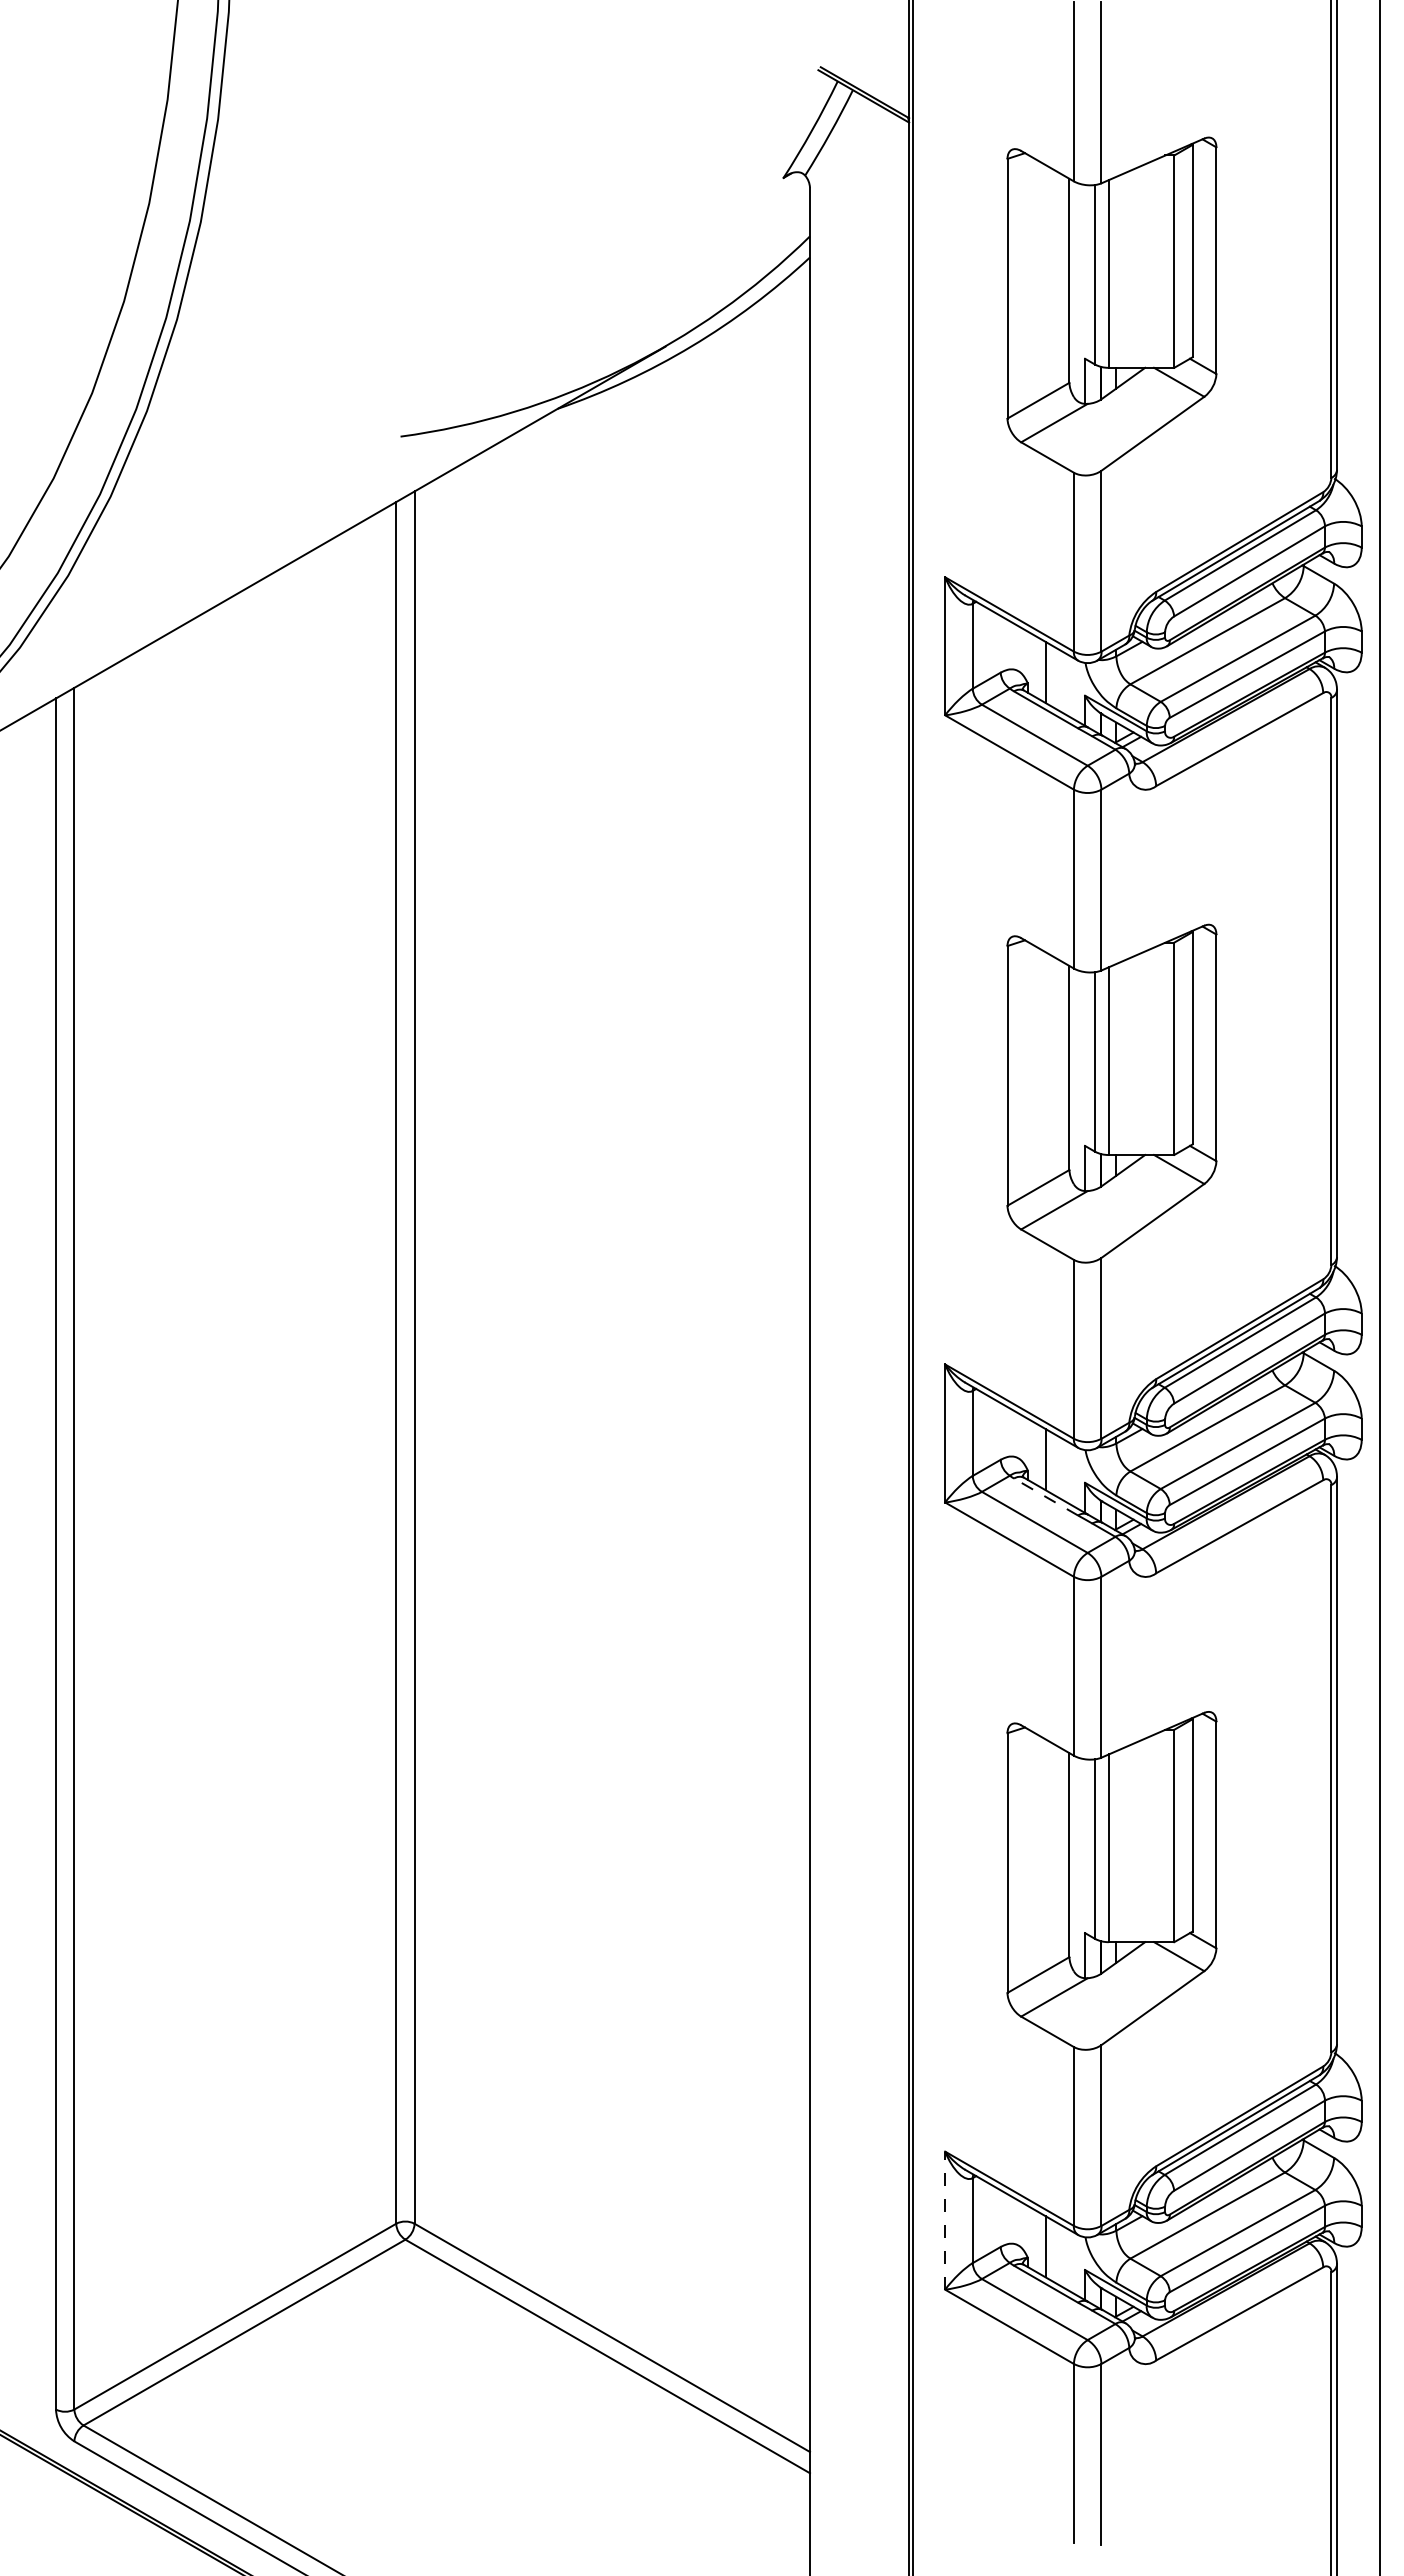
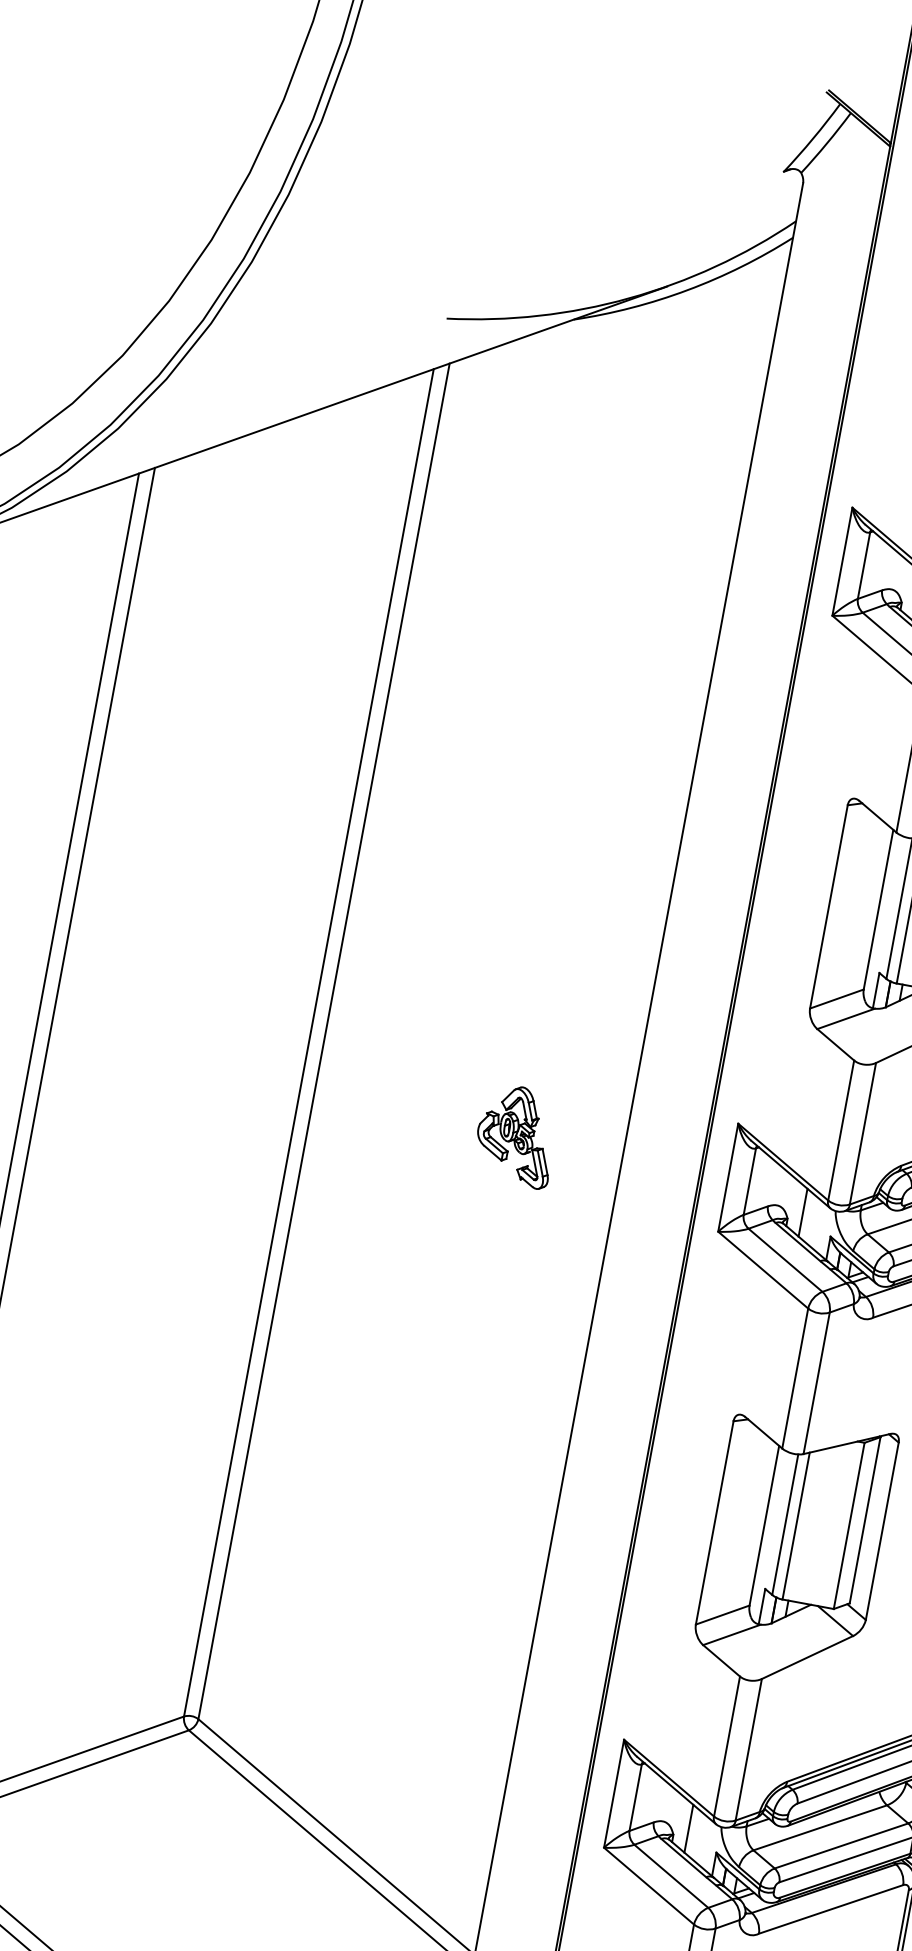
part: (673, 1430) -> (516, 1135), added
line: (1046, 1497) -> (798, 1242), dashed -> solid
line: (945, 2220) -> (614, 1793), dashed -> solid

